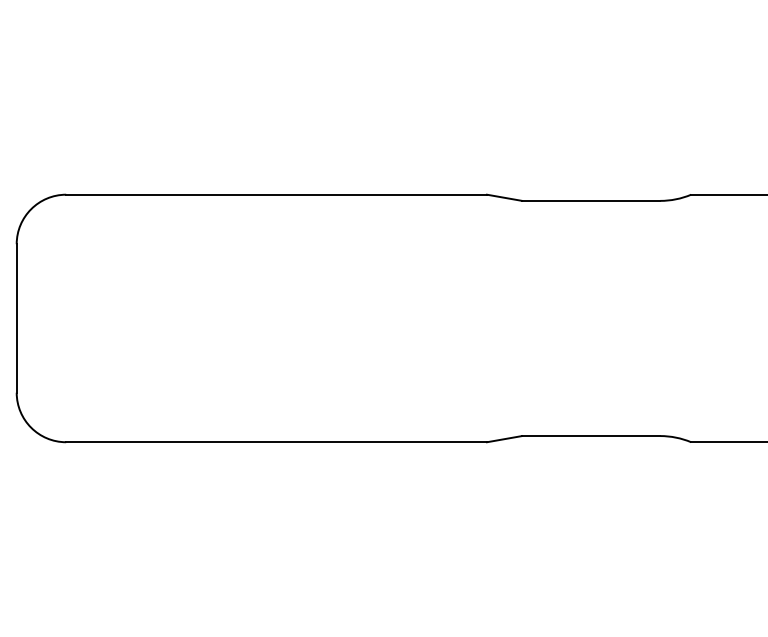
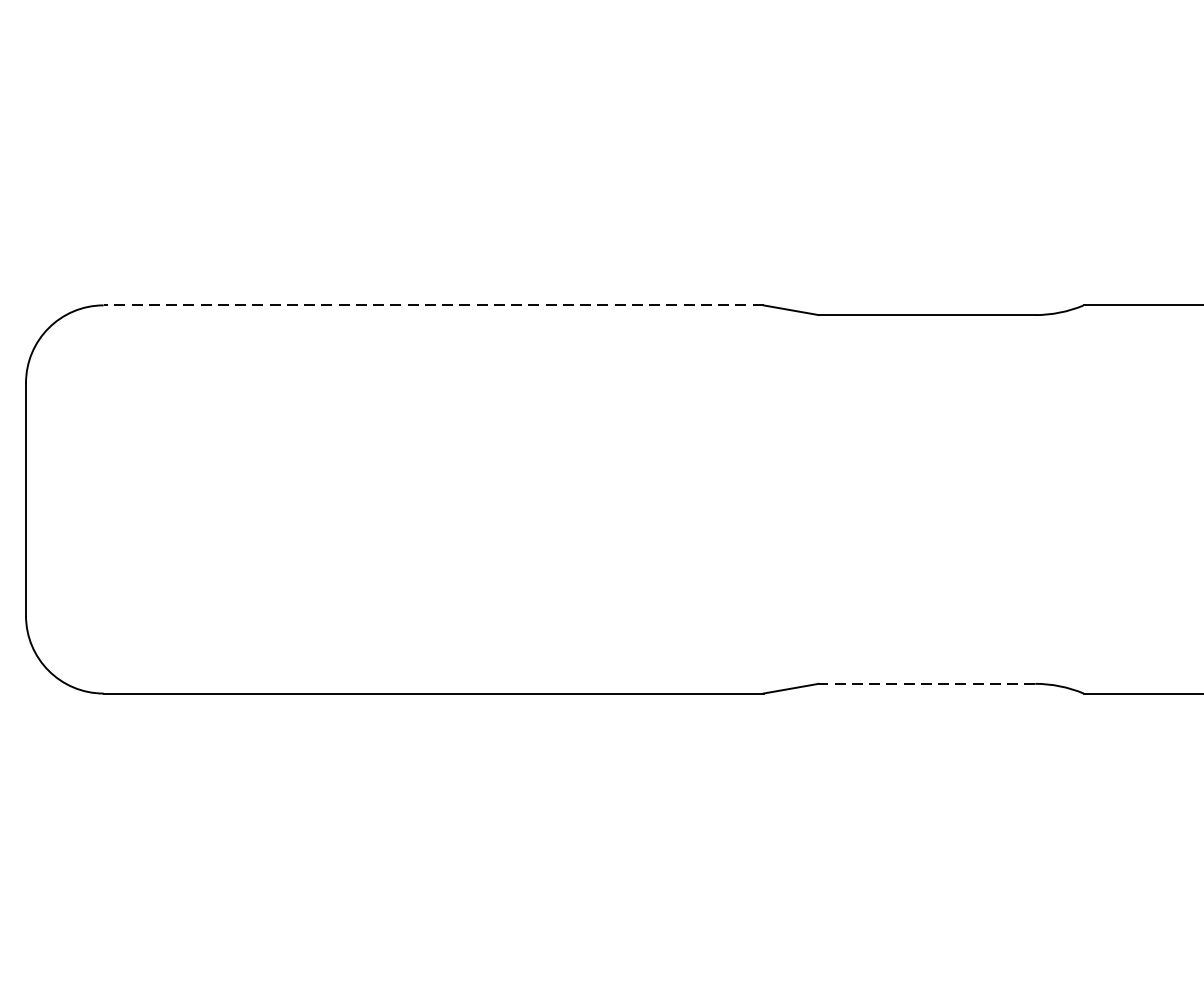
line: (276, 194) -> (433, 305), solid -> dashed
line: (590, 436) -> (925, 684), solid -> dashed

